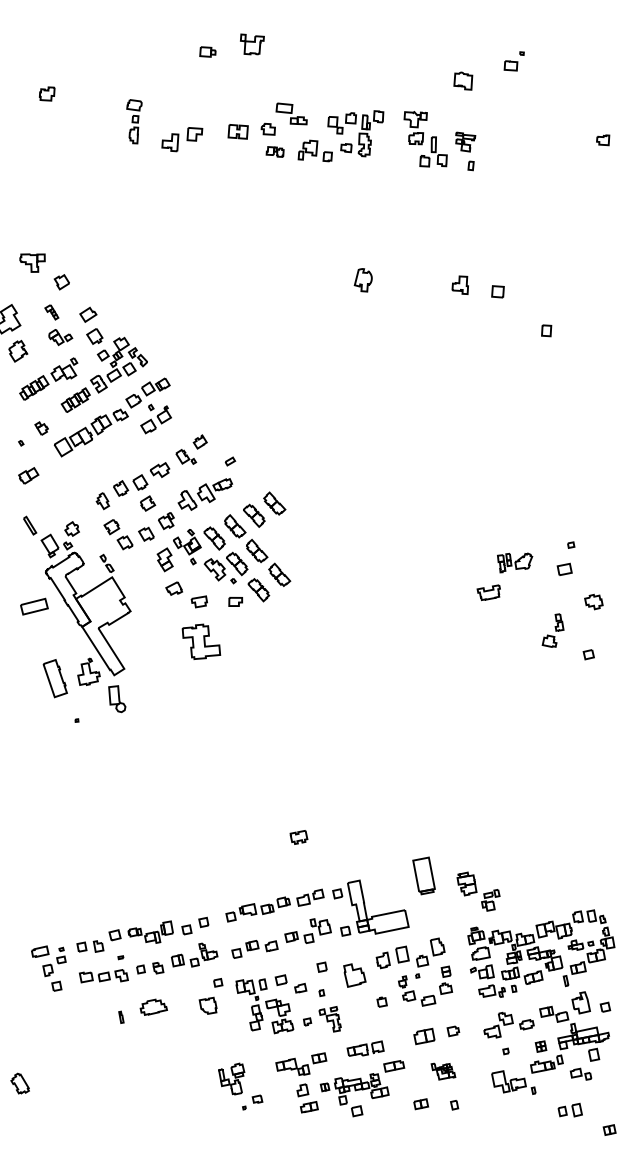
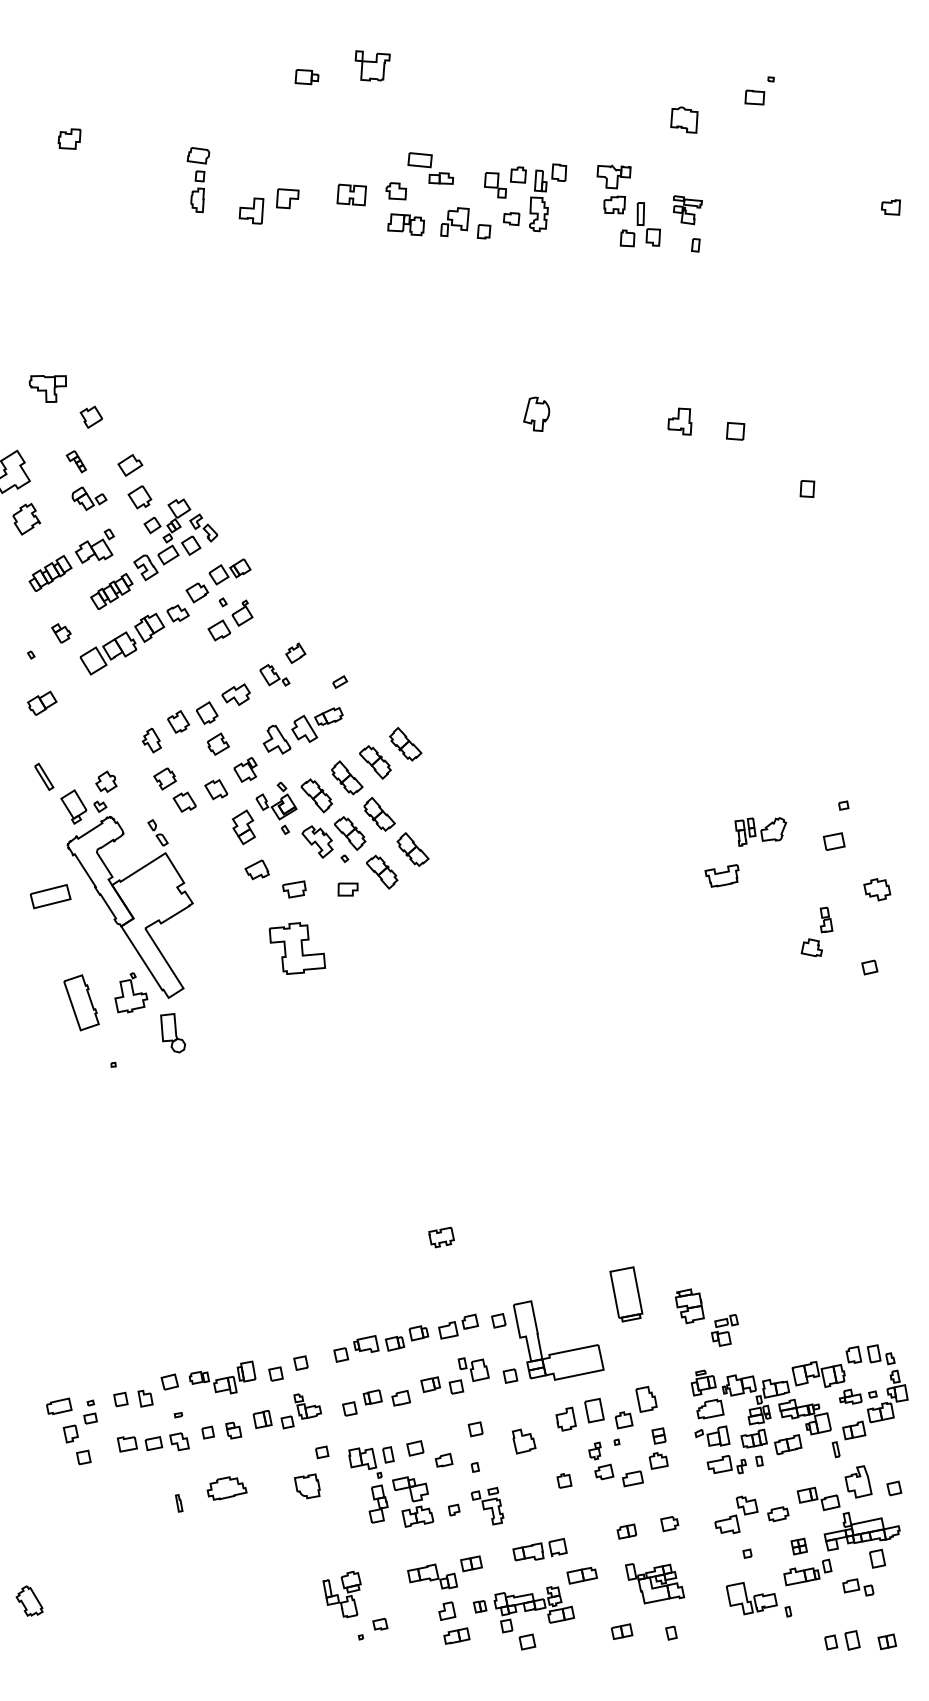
part: (275, 151) -> (406, 224), size x1.43
part: (354, 975) -> (523, 1441), size x0.71
part: (424, 1036) -> (627, 1531), size x0.62
part: (443, 1071) -> (655, 1583), size x1.67
part: (609, 1129) -> (887, 1640), moved

